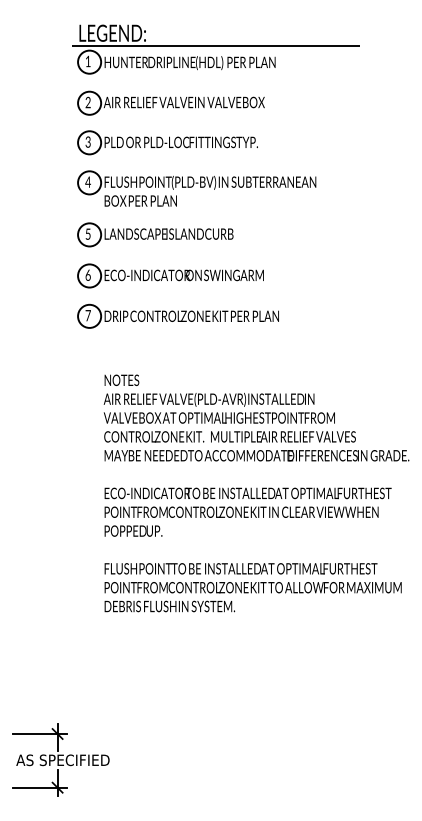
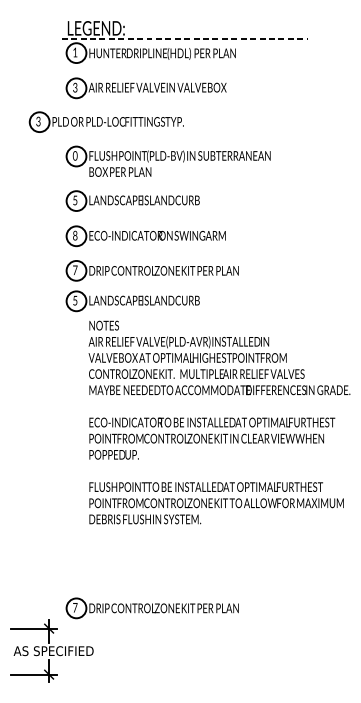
line: (216, 45) -> (185, 38), solid -> dashed
text: (87, 104) -> (74, 89), 2 -> 3
part: (167, 142) -> (106, 121), moved
text: (87, 181) -> (74, 155), 4 -> 0
text: (87, 274) -> (74, 235), 6 -> 8
part: (155, 351) -> (132, 300), added
part: (177, 709) -> (151, 607), added

